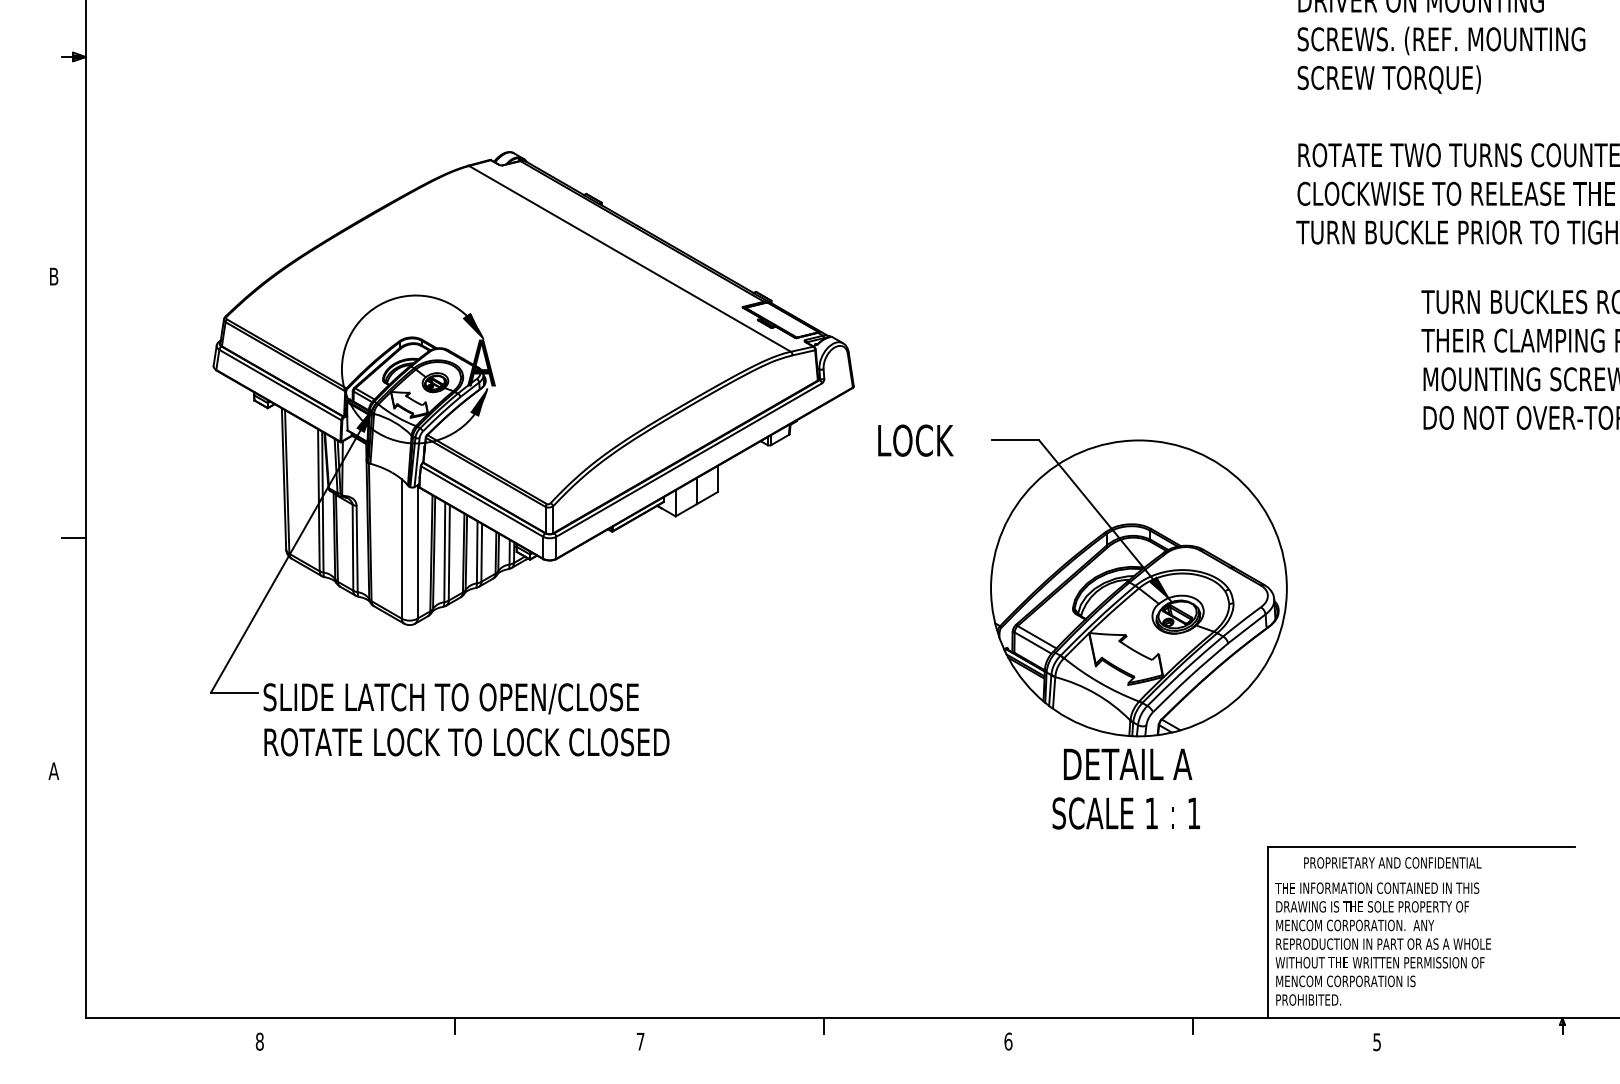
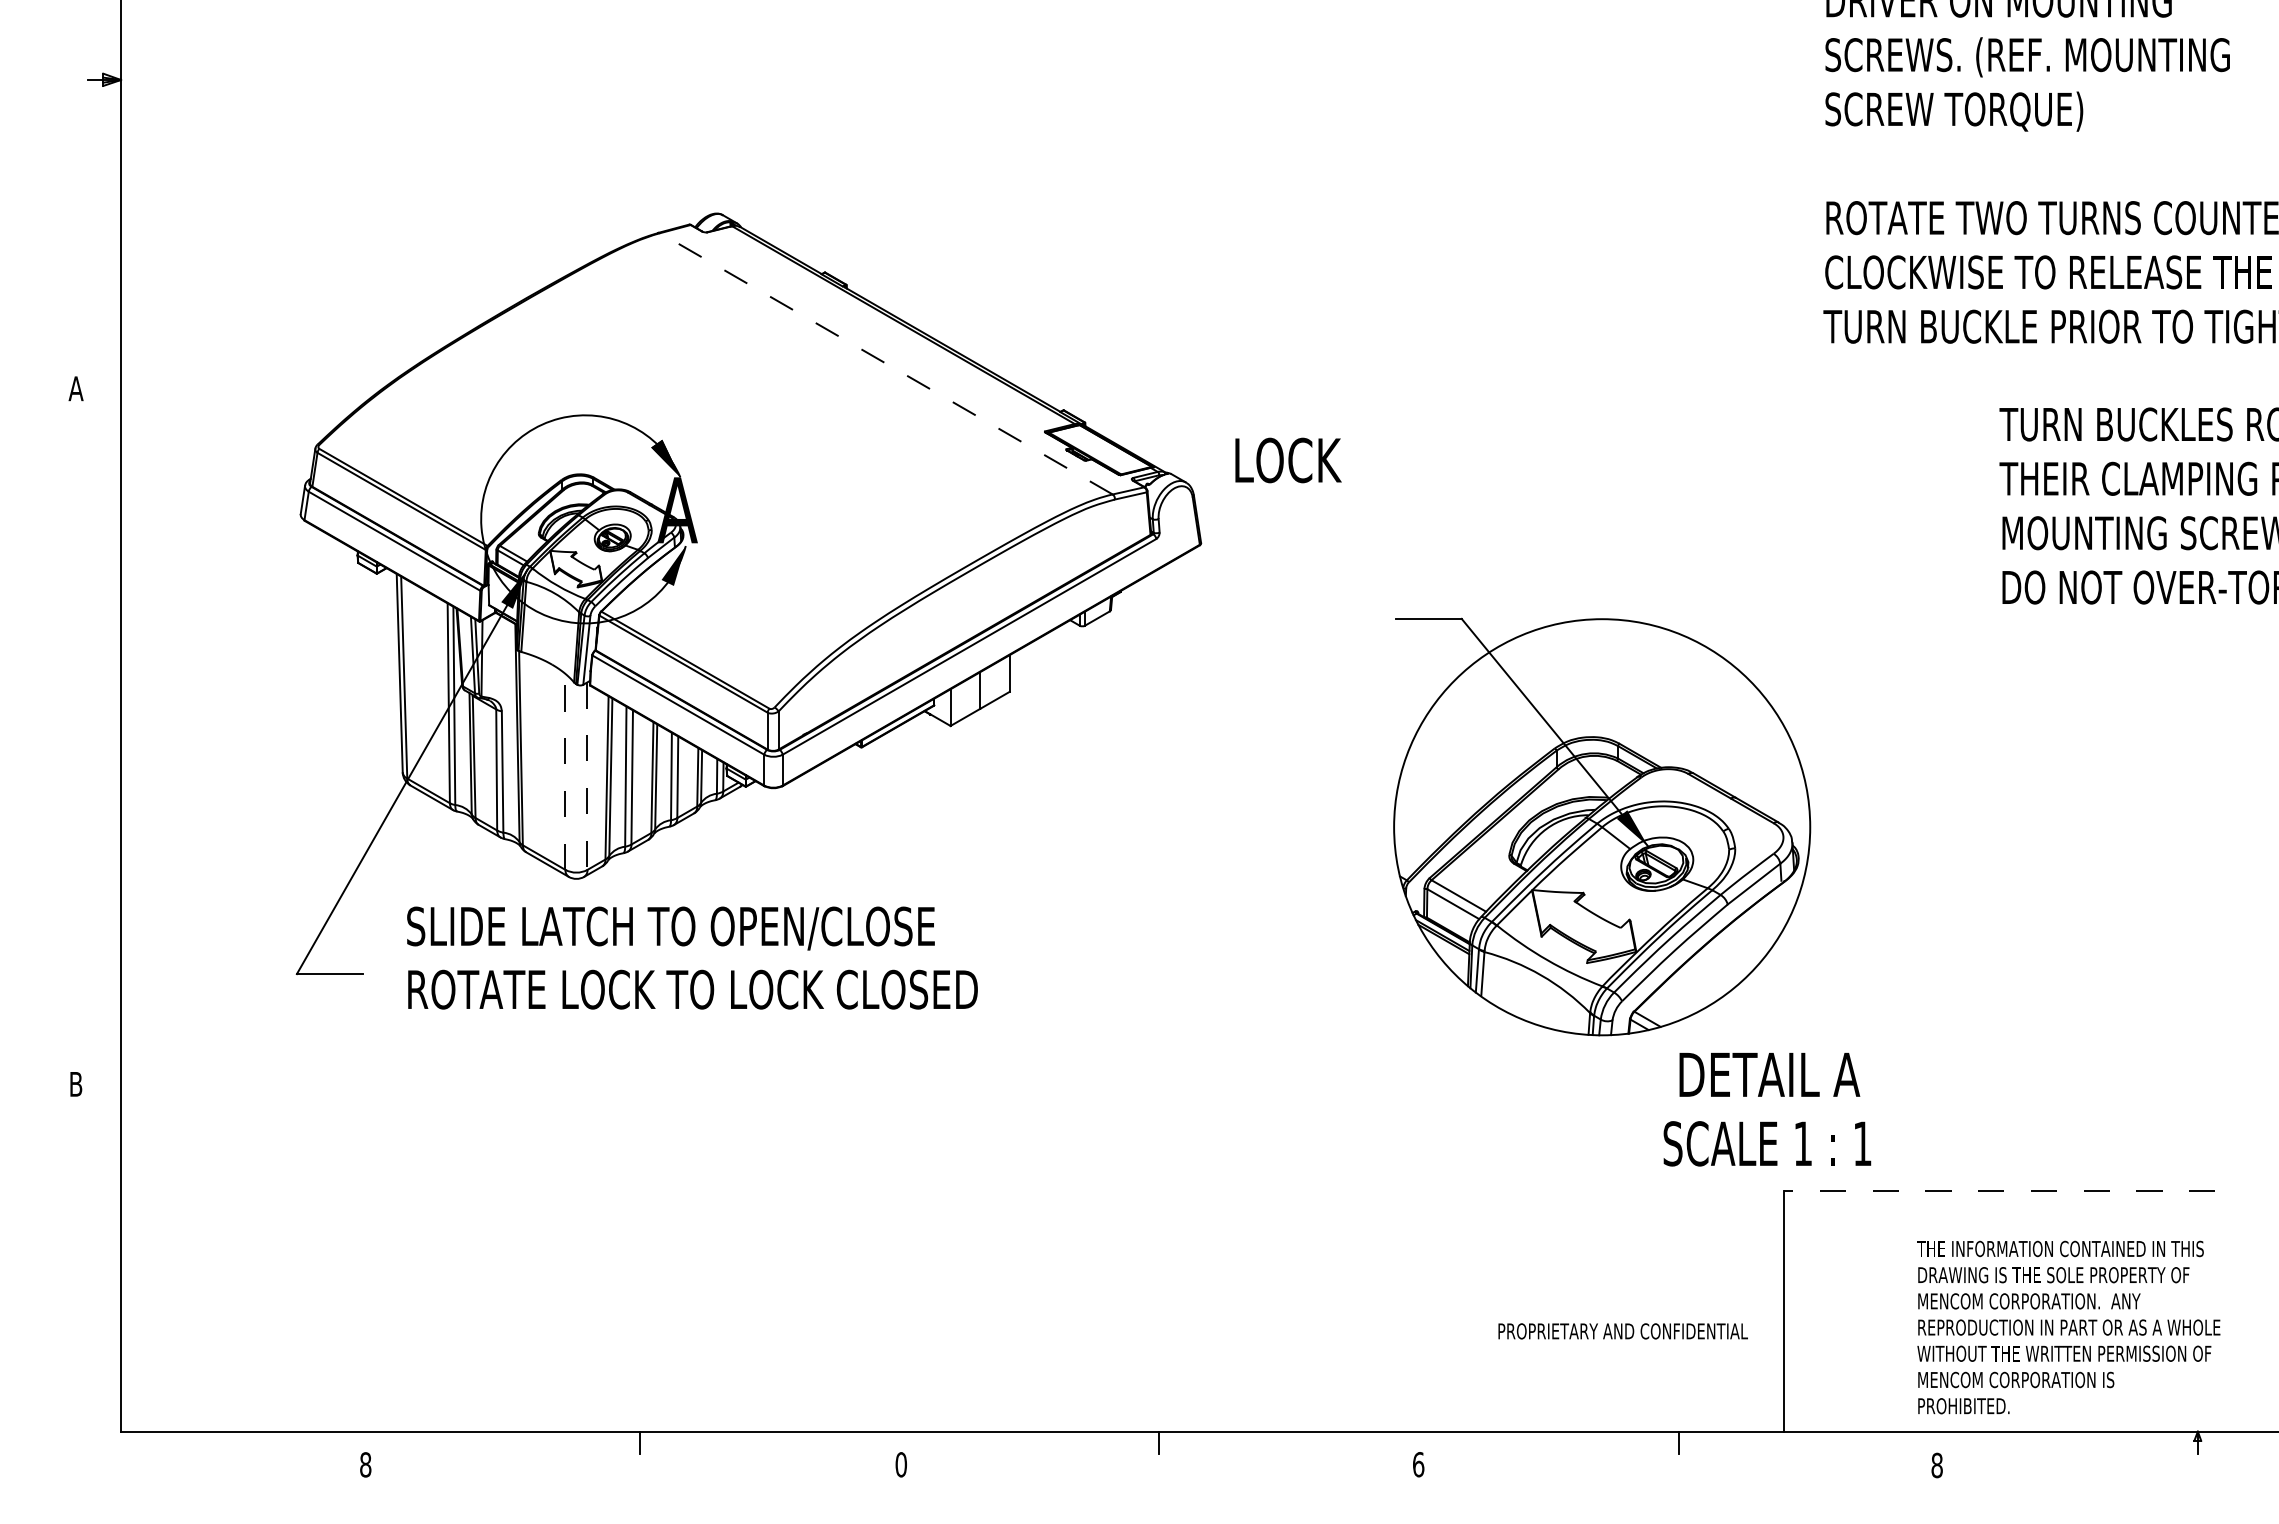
line: (630, 258) -> (886, 363), solid -> dashed
text: (53, 276) -> (75, 388), B -> A
text: (915, 440) -> (1288, 460), moved
line: (74, 537) -> (104, 755), removed
line: (401, 548) -> (565, 771), solid -> dashed
line: (417, 552) -> (587, 776), solid -> dashed
text: (466, 719) -> (692, 957), moved
text: (53, 771) -> (75, 1084), A -> B
text: (1126, 789) -> (1767, 1109), moved
line: (1421, 846) -> (1999, 1190), solid -> dashed
text: (1392, 863) -> (1622, 1331), moved
text: (1383, 944) -> (2068, 1327), moved
text: (640, 1041) -> (900, 1464), 7 -> 0
text: (1376, 1042) -> (1936, 1465), 5 -> 8

